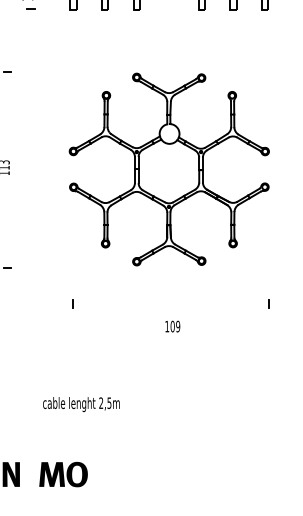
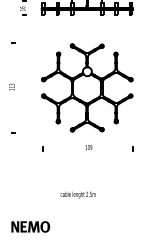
text: (171, 326) -> (88, 147), moved
text: (79, 403) -> (77, 194), moved
fill: (29, 473) -> (23, 226), added

